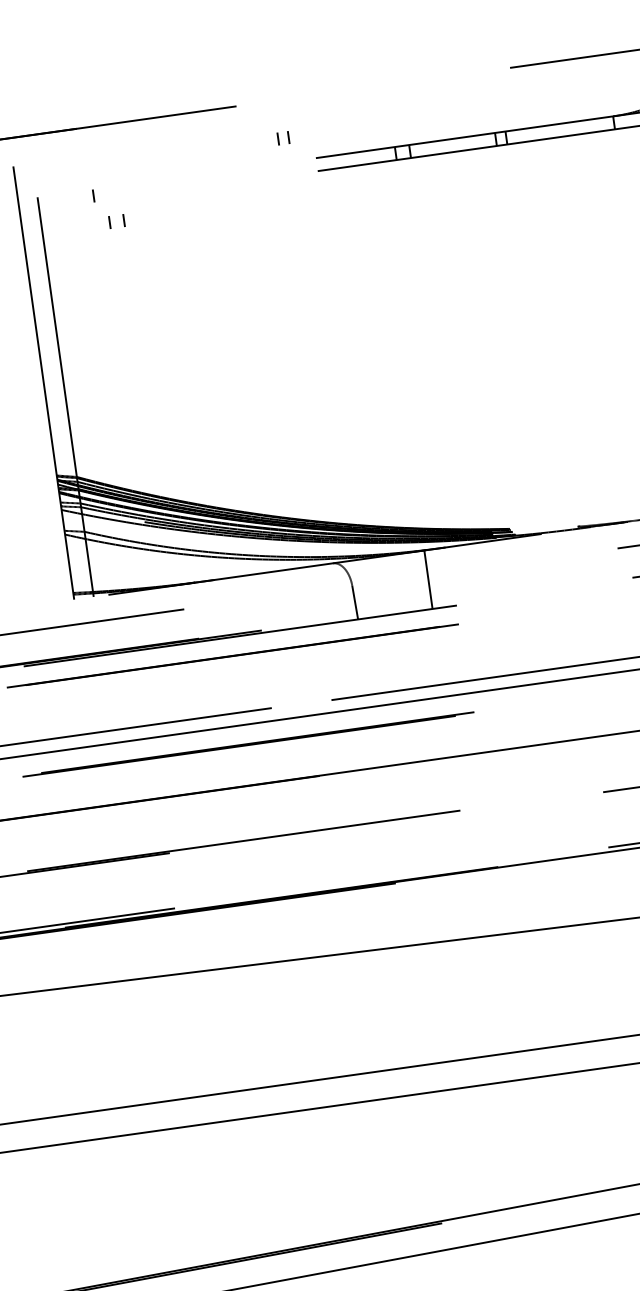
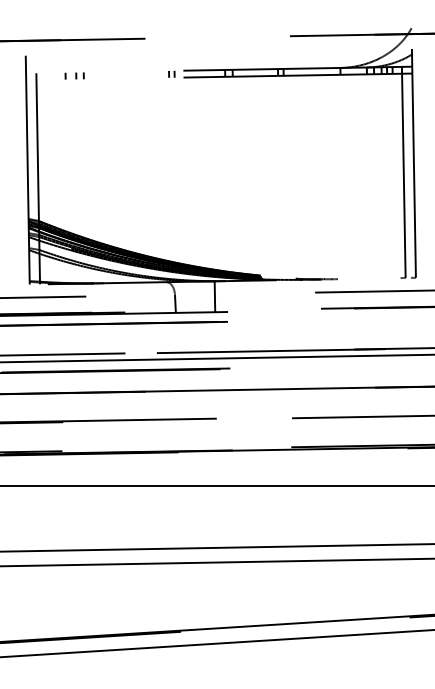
part: (282, 136) -> (171, 73), moved
part: (115, 220) -> (79, 75), moved

